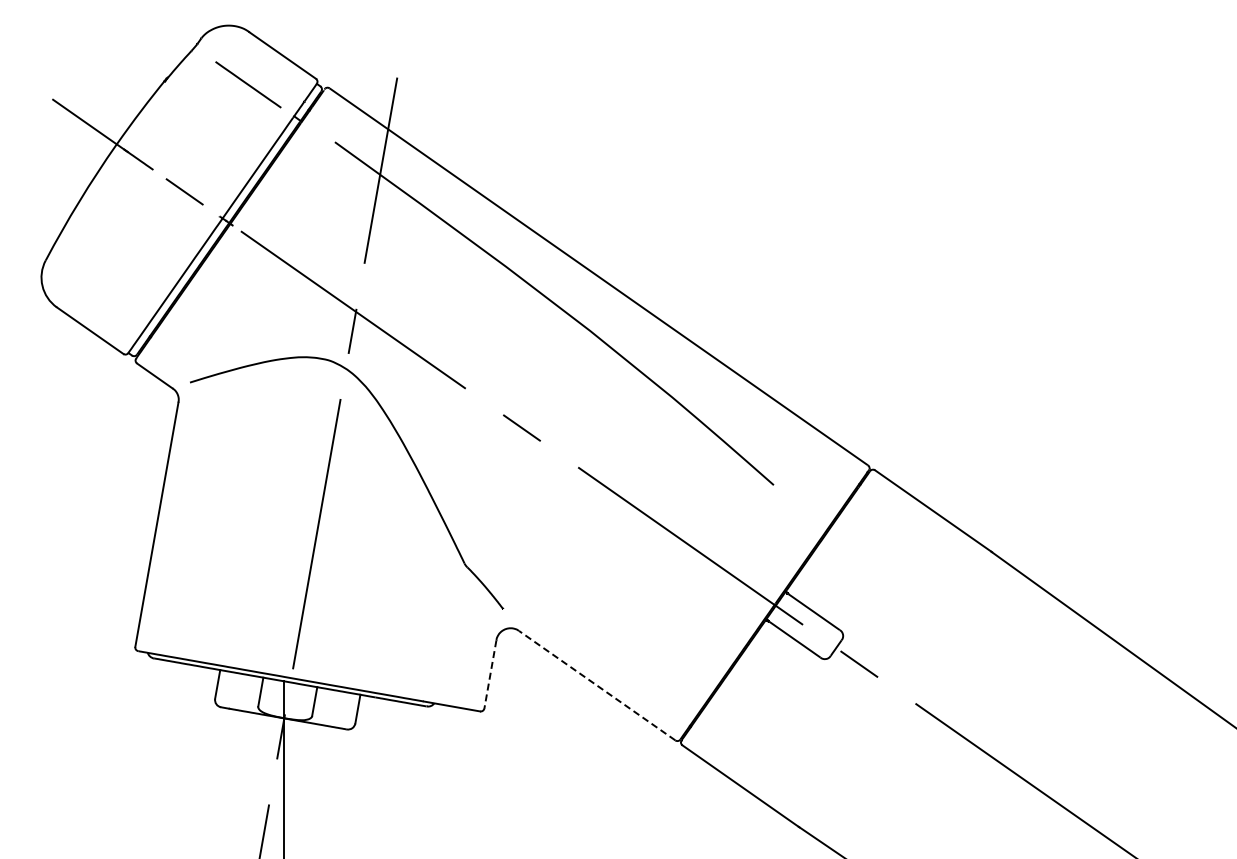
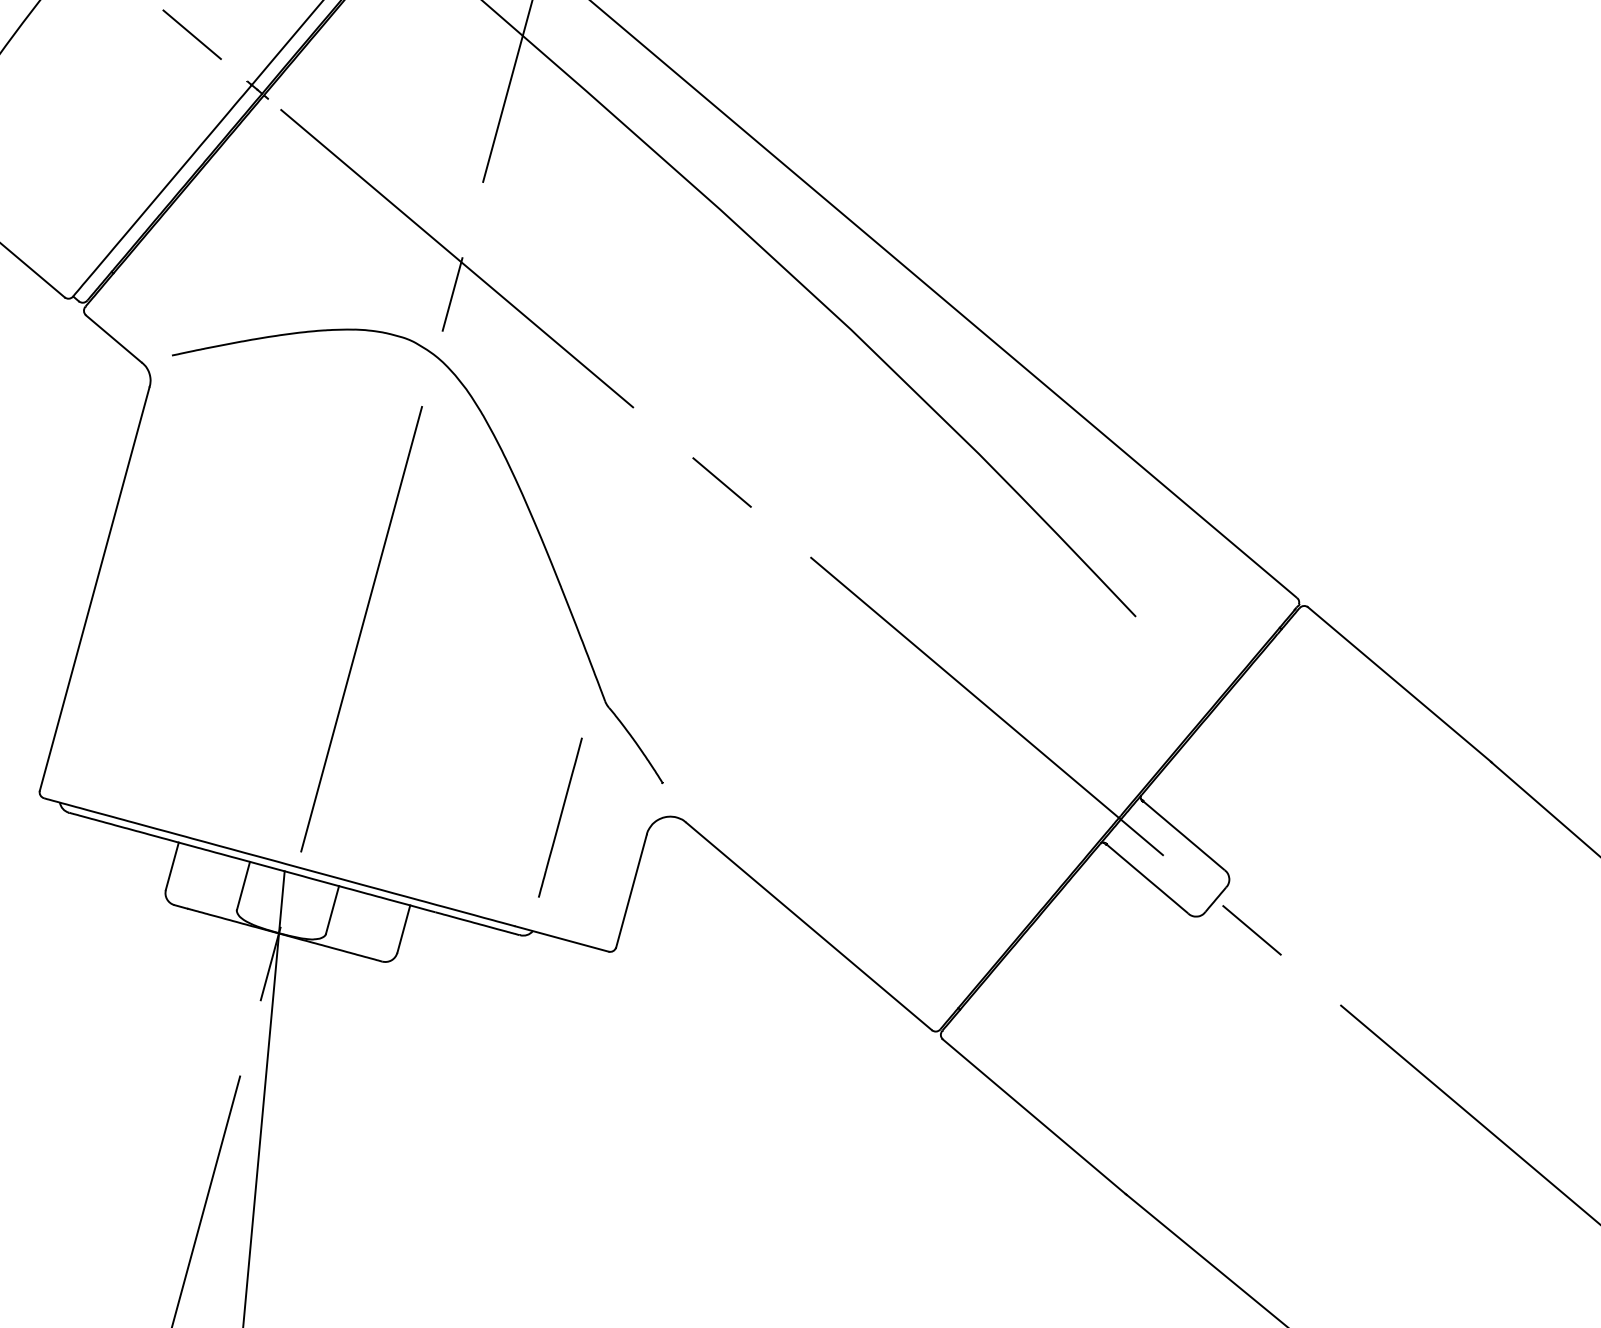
line: (444, 634) -> (560, 817), added
line: (490, 674) -> (631, 891), dashed -> solid
line: (596, 685) -> (807, 925), dashed -> solid

